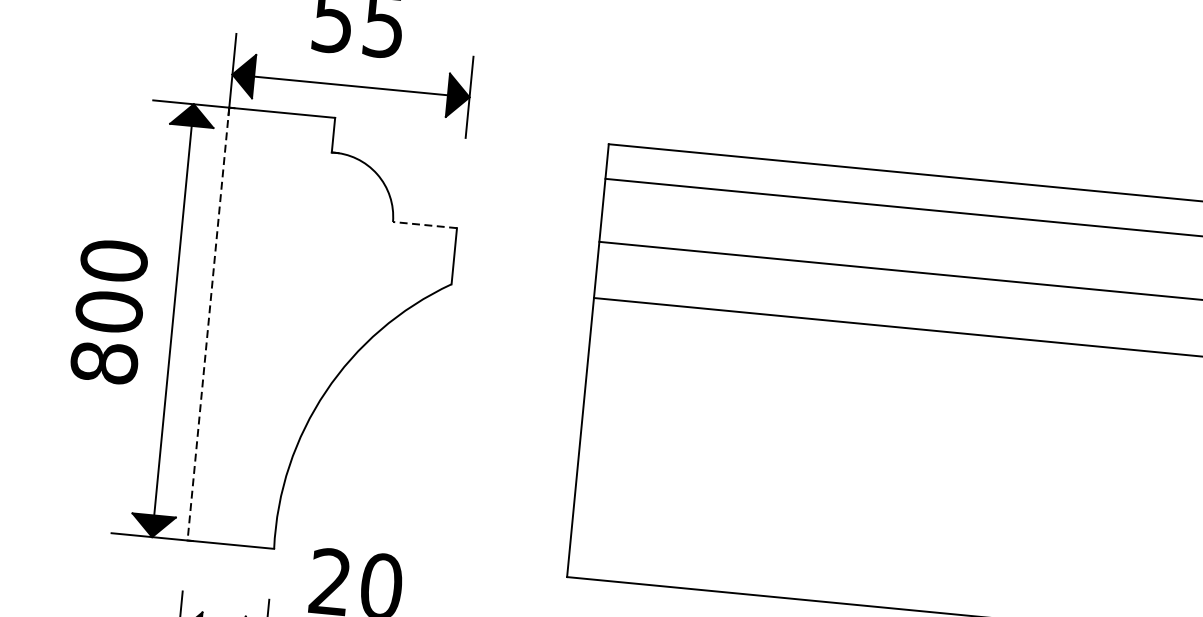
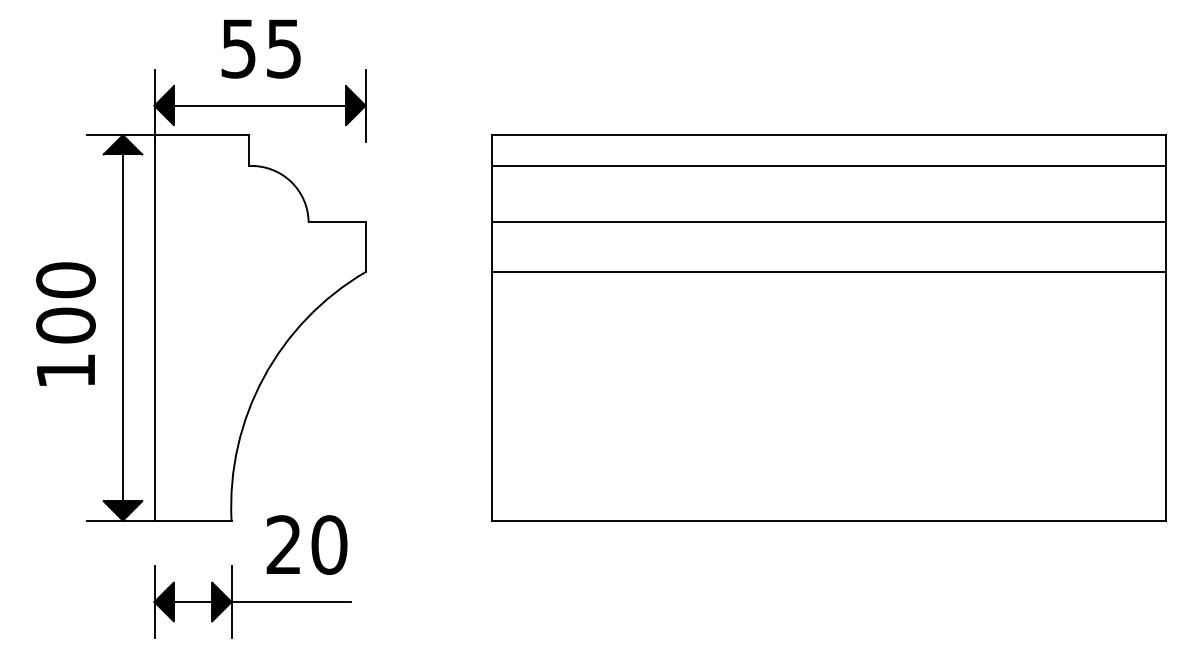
line: (424, 225) -> (336, 222), dashed -> solid
line: (208, 323) -> (154, 327), dashed -> solid
text: (103, 362) -> (65, 370), 800 -> 100

